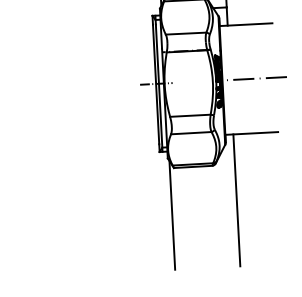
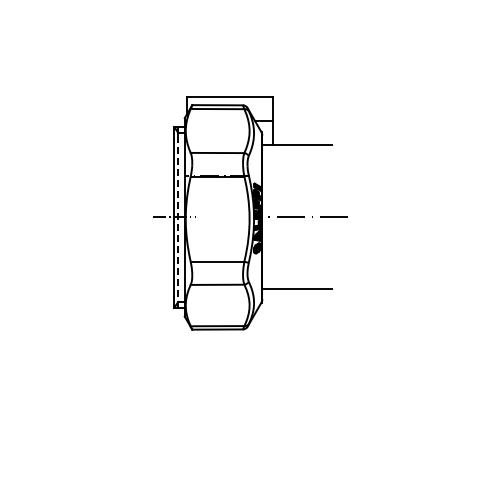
line: (159, 87) -> (178, 222), solid -> dashed
line: (237, 200) -> (273, 376), removed
line: (172, 215) -> (186, 392), removed

